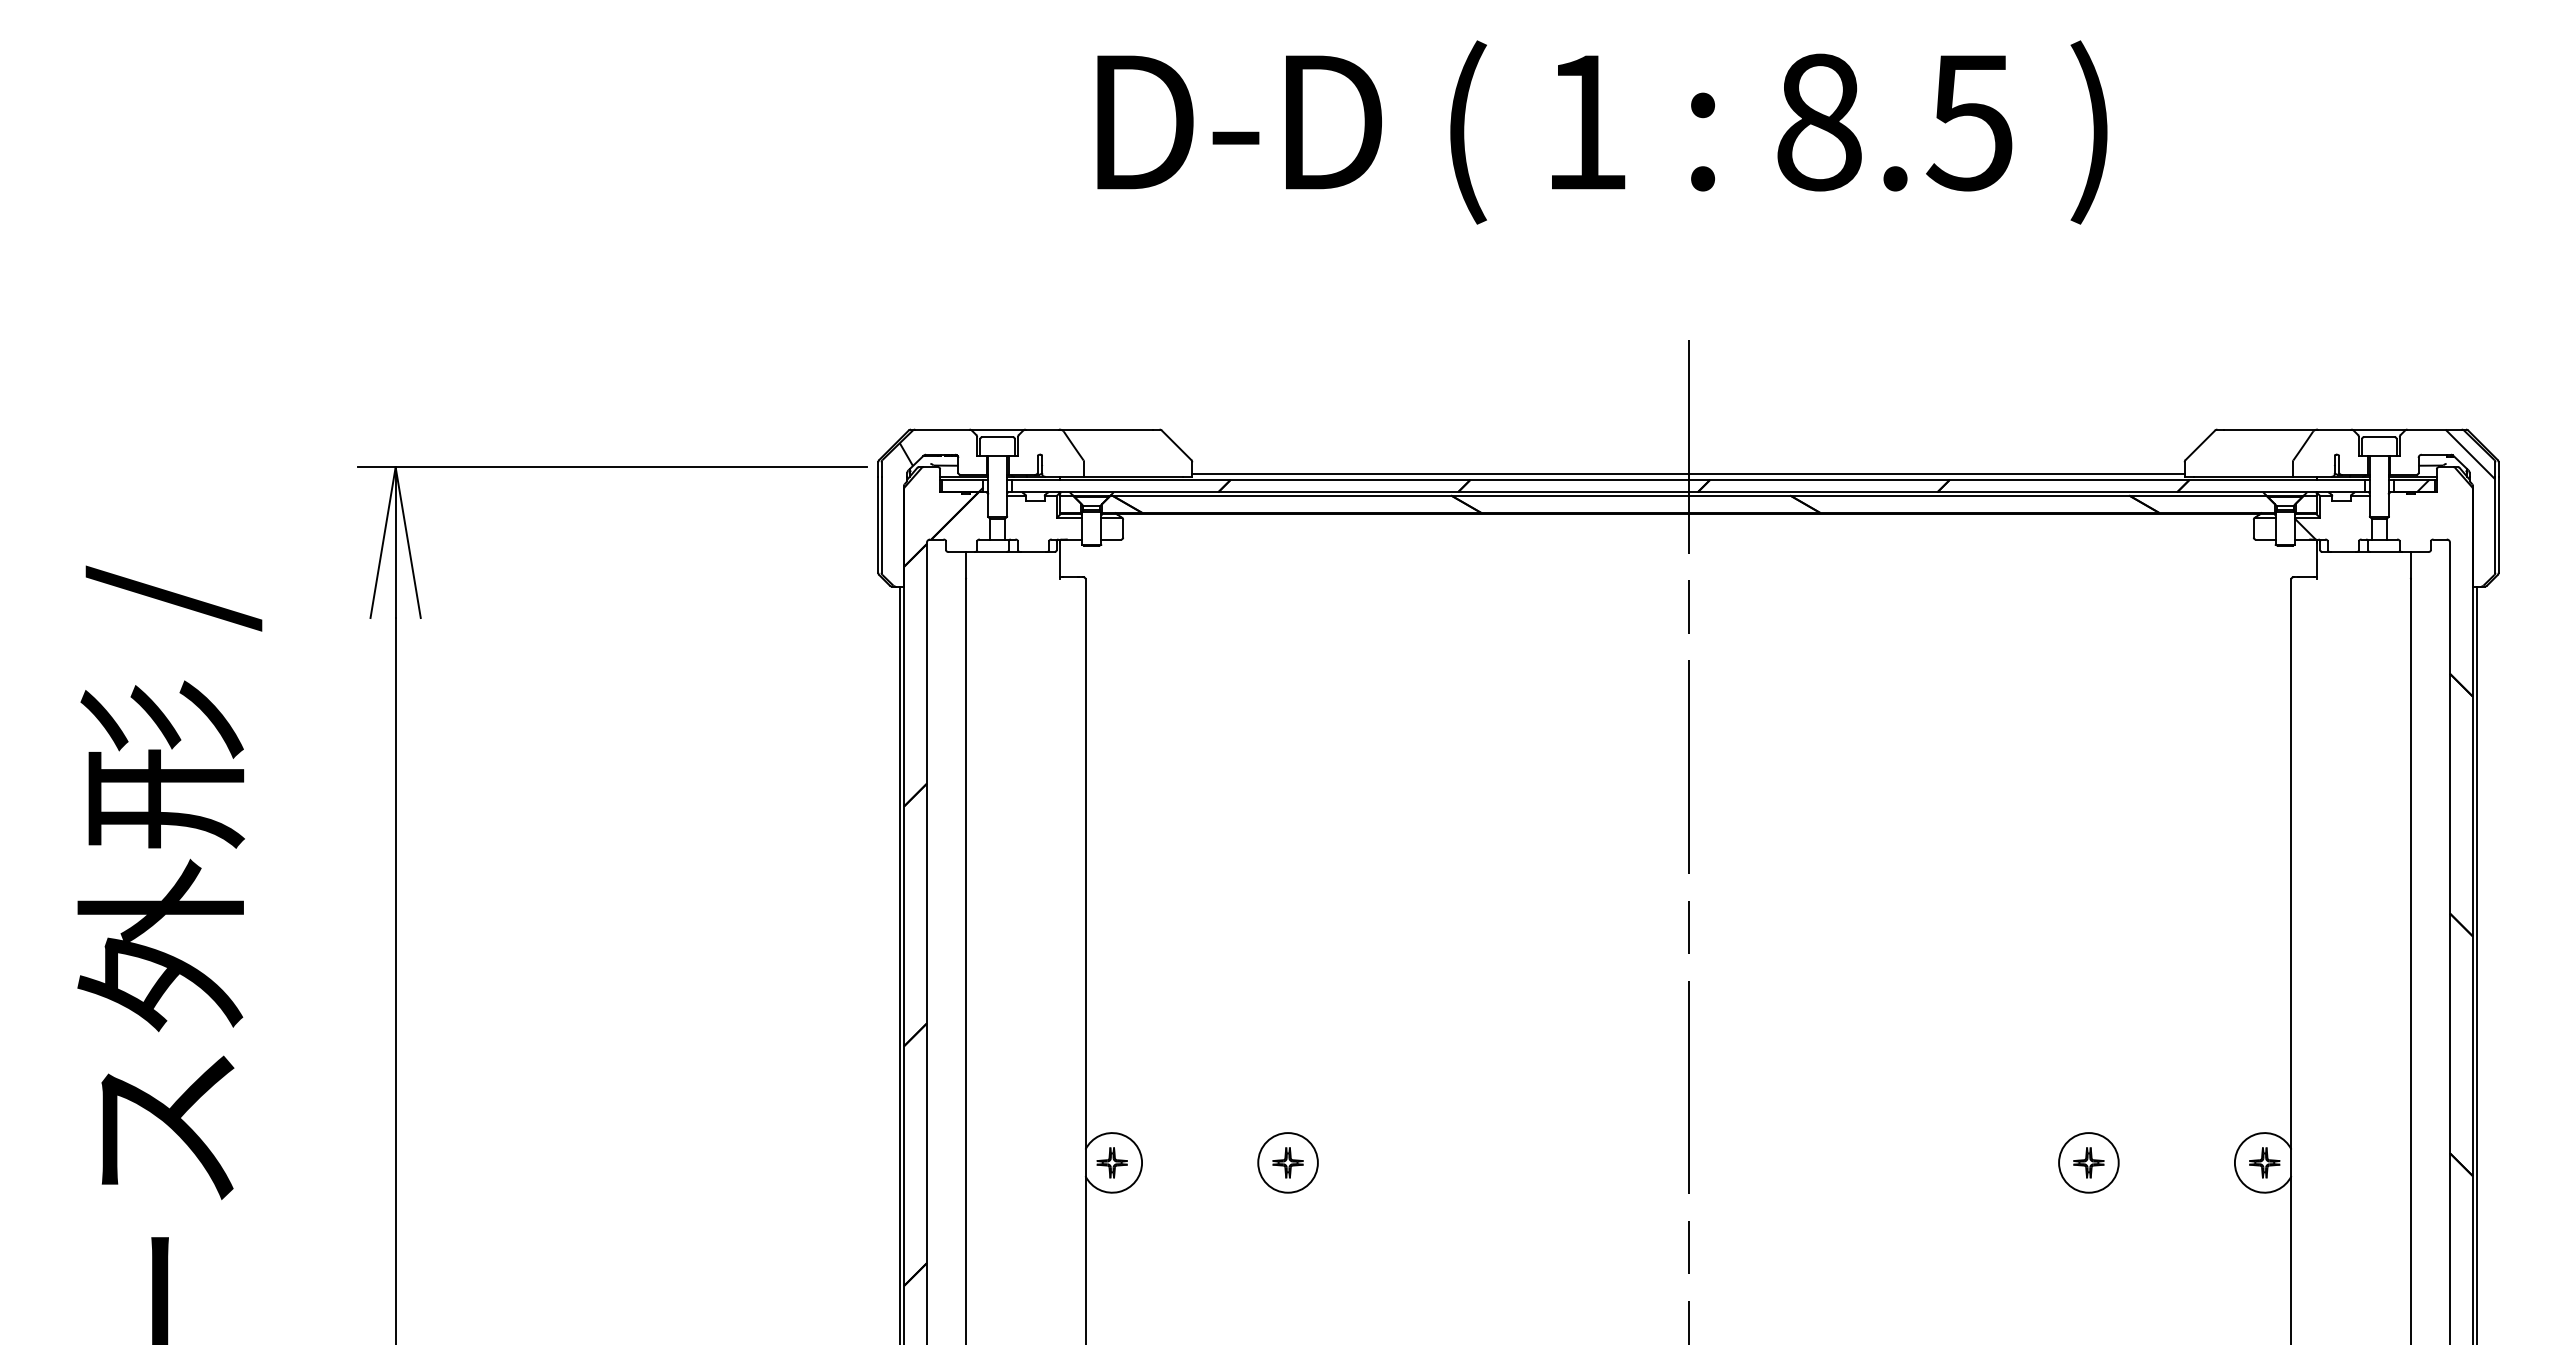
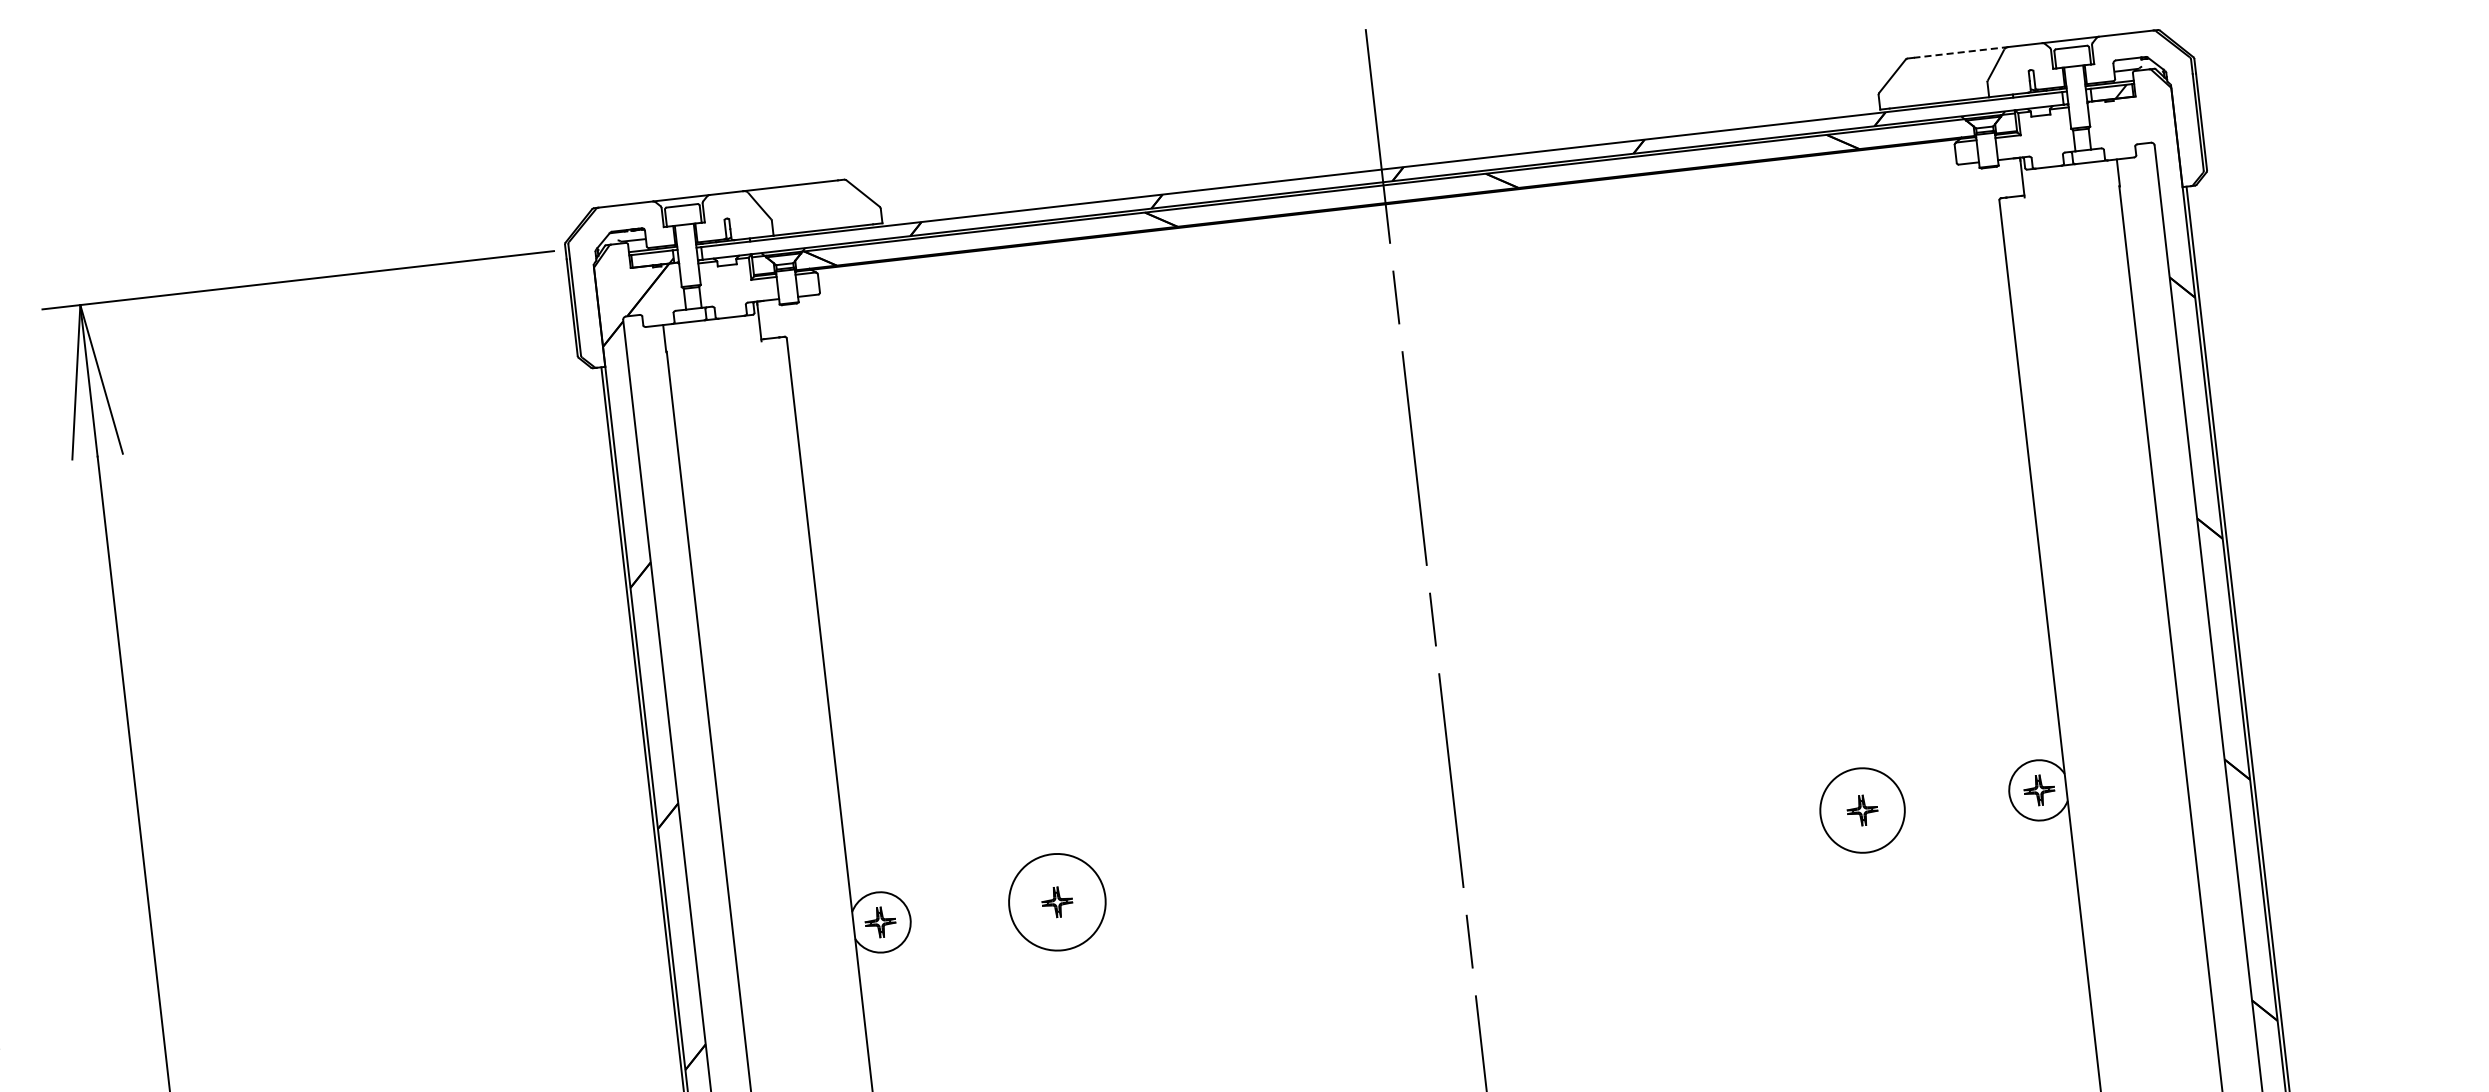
line: (2270, 429) -> (1961, 52), solid -> dashed
hatch: (906, 454) -> (592, 233), removed
hatch: (2470, 454) -> (2165, 54), removed
line: (1688, 473) -> (1381, 163), removed
hatch: (2304, 528) -> (2006, 147), removed
circle: (1287, 1162) -> (1056, 901), size x1.6
circle: (2088, 1162) -> (1862, 810), size x1.4

